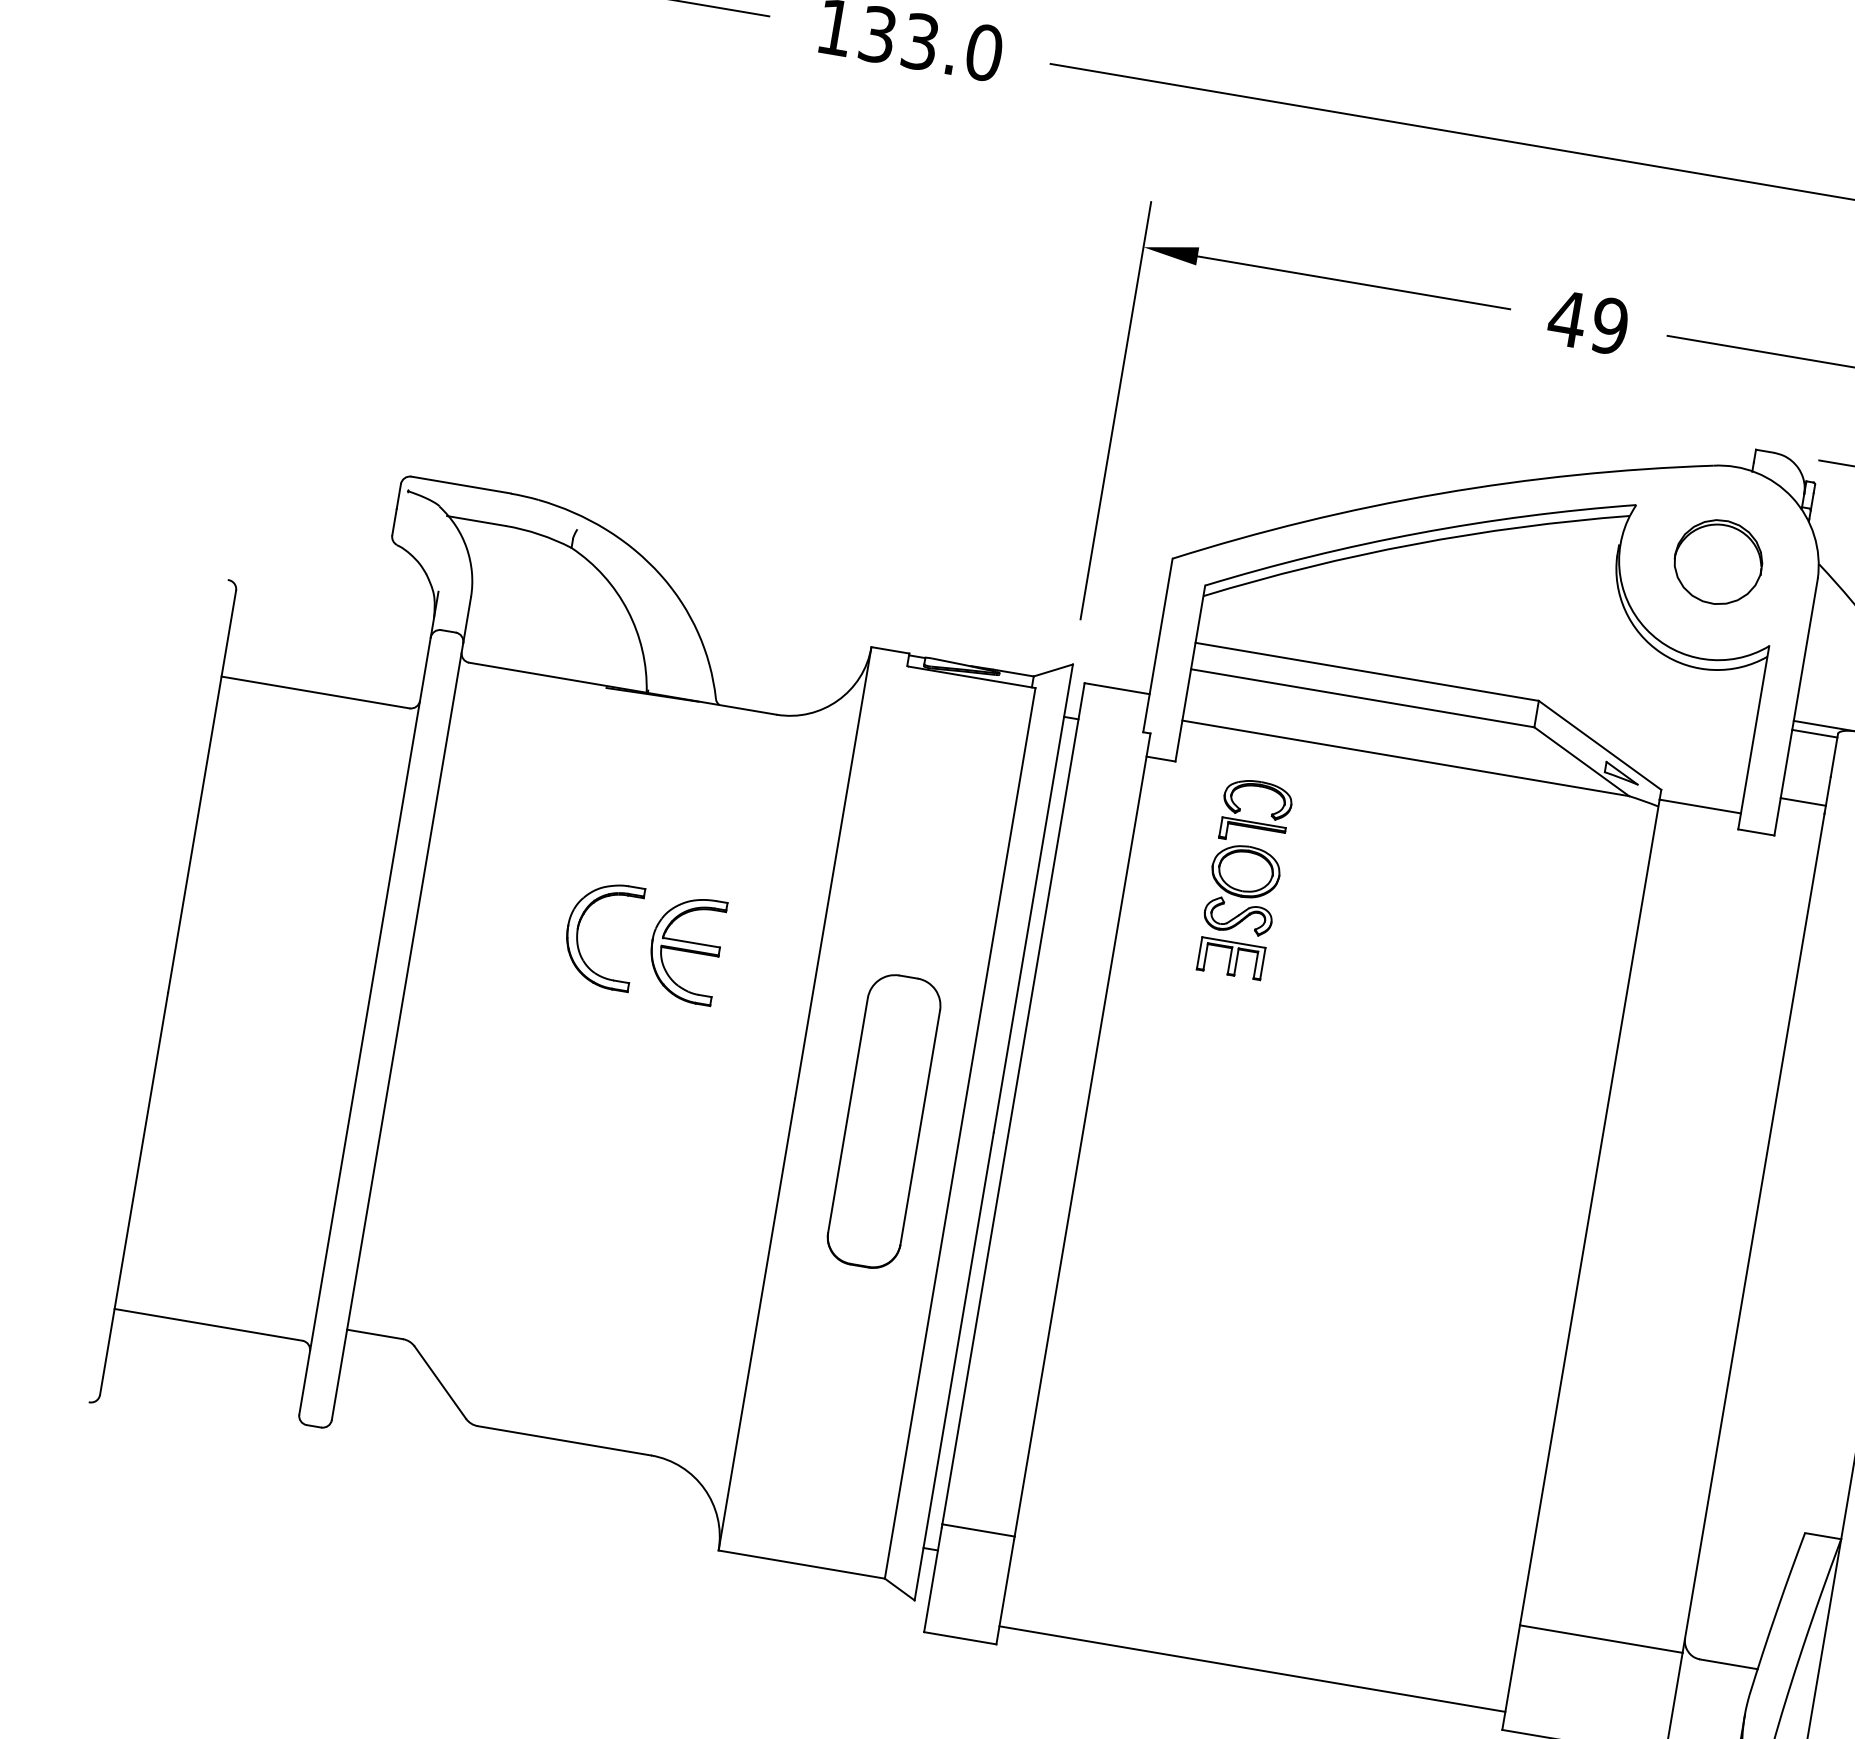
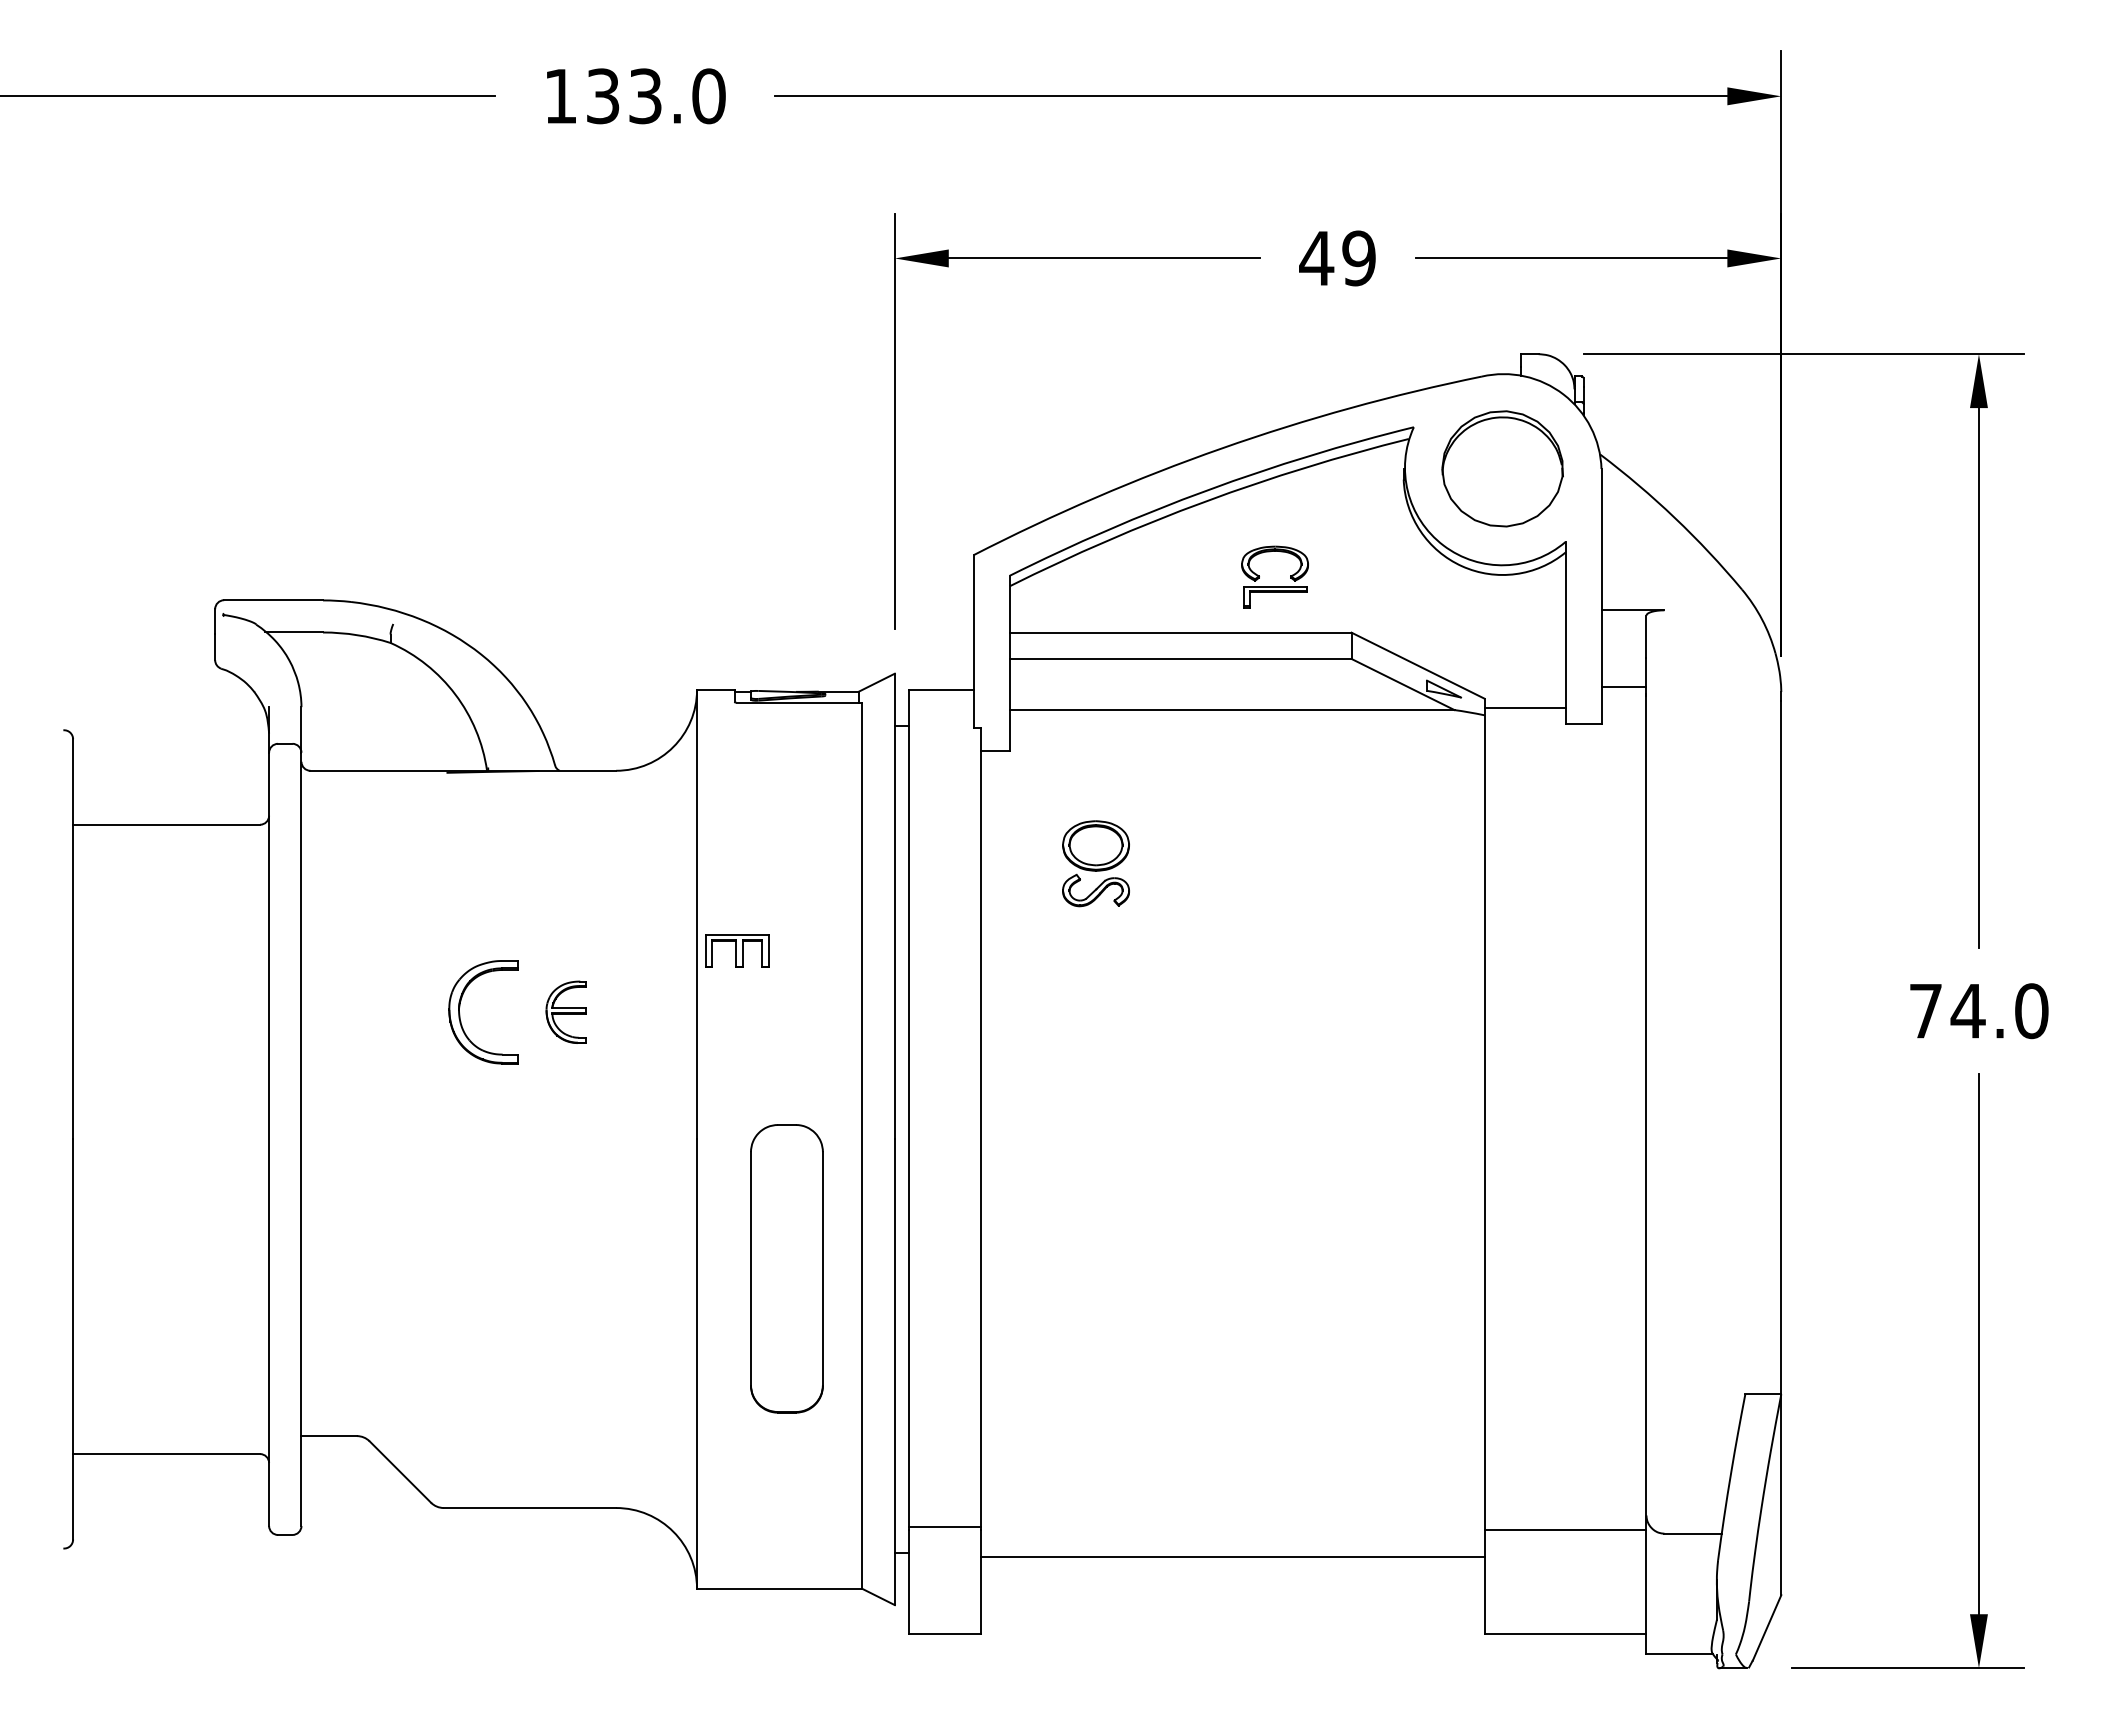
part: (1718, 562) -> (1502, 469), size x1.4
line: (1814, 733) -> (1623, 619), removed
part: (1253, 821) -> (1274, 586), moved
part: (685, 949) -> (566, 1012), size x0.6
part: (1231, 957) -> (737, 950), moved
part: (883, 1121) -> (786, 1268), moved
line: (1251, 1669) -> (1232, 1557), moved

